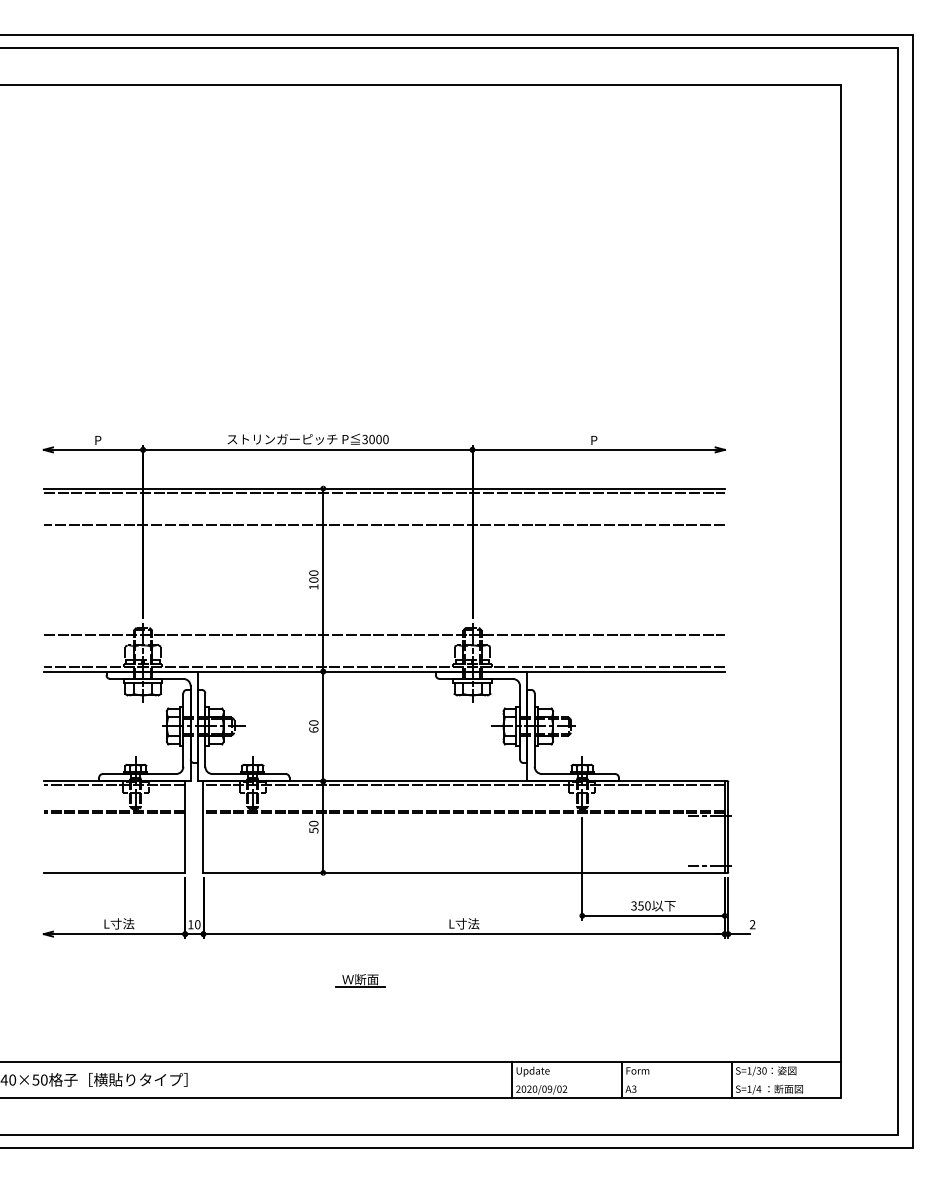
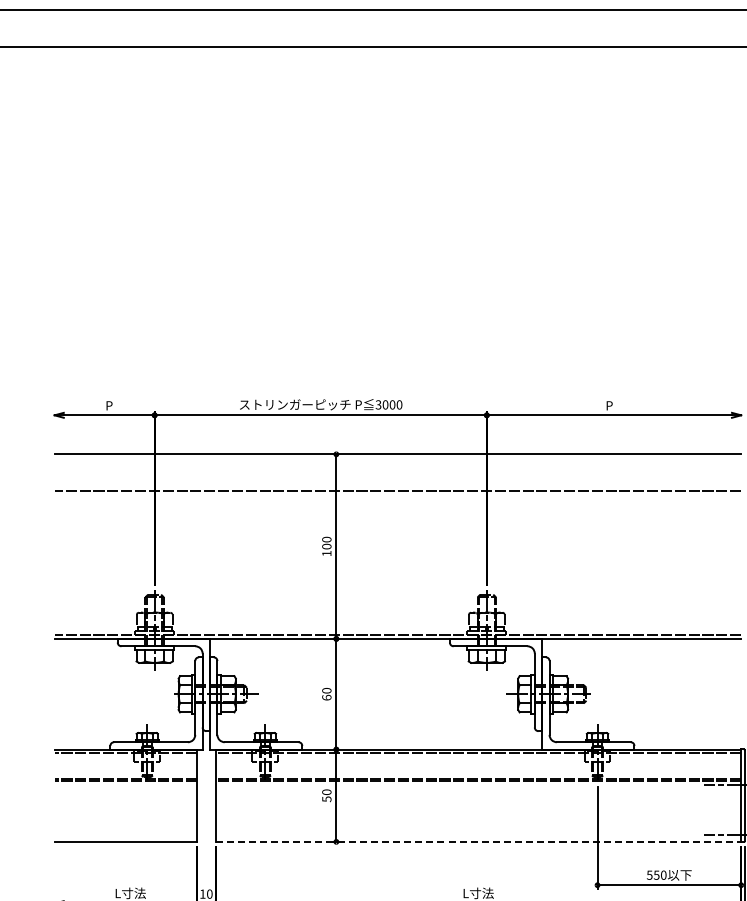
line: (383, 492) -> (397, 458), removed
line: (383, 634) -> (397, 601), removed
line: (464, 872) -> (478, 841), solid -> dashed
text: (633, 905) -> (649, 874), 350 -> 550

